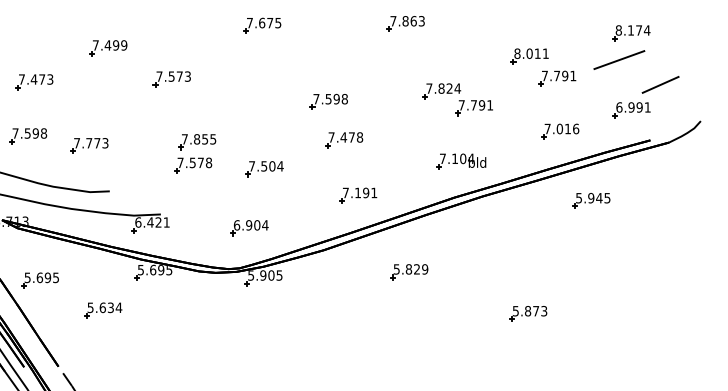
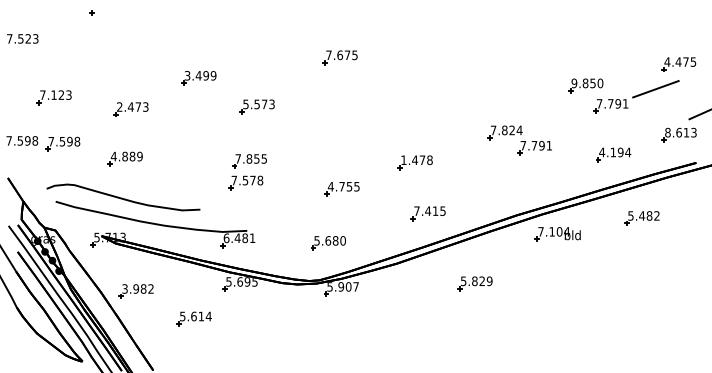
part: (405, 23) -> (471, 55), removed
text: (633, 29) -> (680, 61), 8.174 -> 4.475
text: (95, 45) -> (187, 75), 7.499 -> 3.499
text: (531, 53) -> (587, 83), 8.011 -> 9.850
line: (618, 60) -> (655, 89), moved
text: (158, 76) -> (245, 104), 7.573 -> 5.573
text: (21, 78) -> (119, 106), 7.473 -> 2.473
part: (457, 99) -> (519, 140), moved
part: (327, 101) -> (400, 127), removed
text: (633, 107) -> (680, 132), 6.991 -> 8.613
text: (562, 129) -> (615, 152), 7.016 -> 4.194
text: (29, 133) -> (126, 156), 7.598 -> 4.889
text: (331, 136) -> (403, 159), 7.478 -> 1.478
part: (89, 145) -> (181, 167), removed
part: (194, 154) -> (247, 172), moved
part: (460, 161) -> (557, 234), moved
text: (265, 166) -> (343, 186), 7.504 -> 4.755
text: (366, 192) -> (435, 210), 7.191 -> 7.415
text: (599, 197) -> (649, 215), 5.945 -> 5.482
text: (158, 222) -> (245, 238), 6.421 -> 6.481
text: (251, 224) -> (330, 240), 6.904 -> 5.680
text: (278, 275) -> (355, 286), 5.905 -> 5.907
text: (41, 277) -> (137, 288), 5.695 -> 3.982
text: (111, 307) -> (201, 316), 5.634 -> 5.614
part: (527, 313) -> (583, 321), removed

